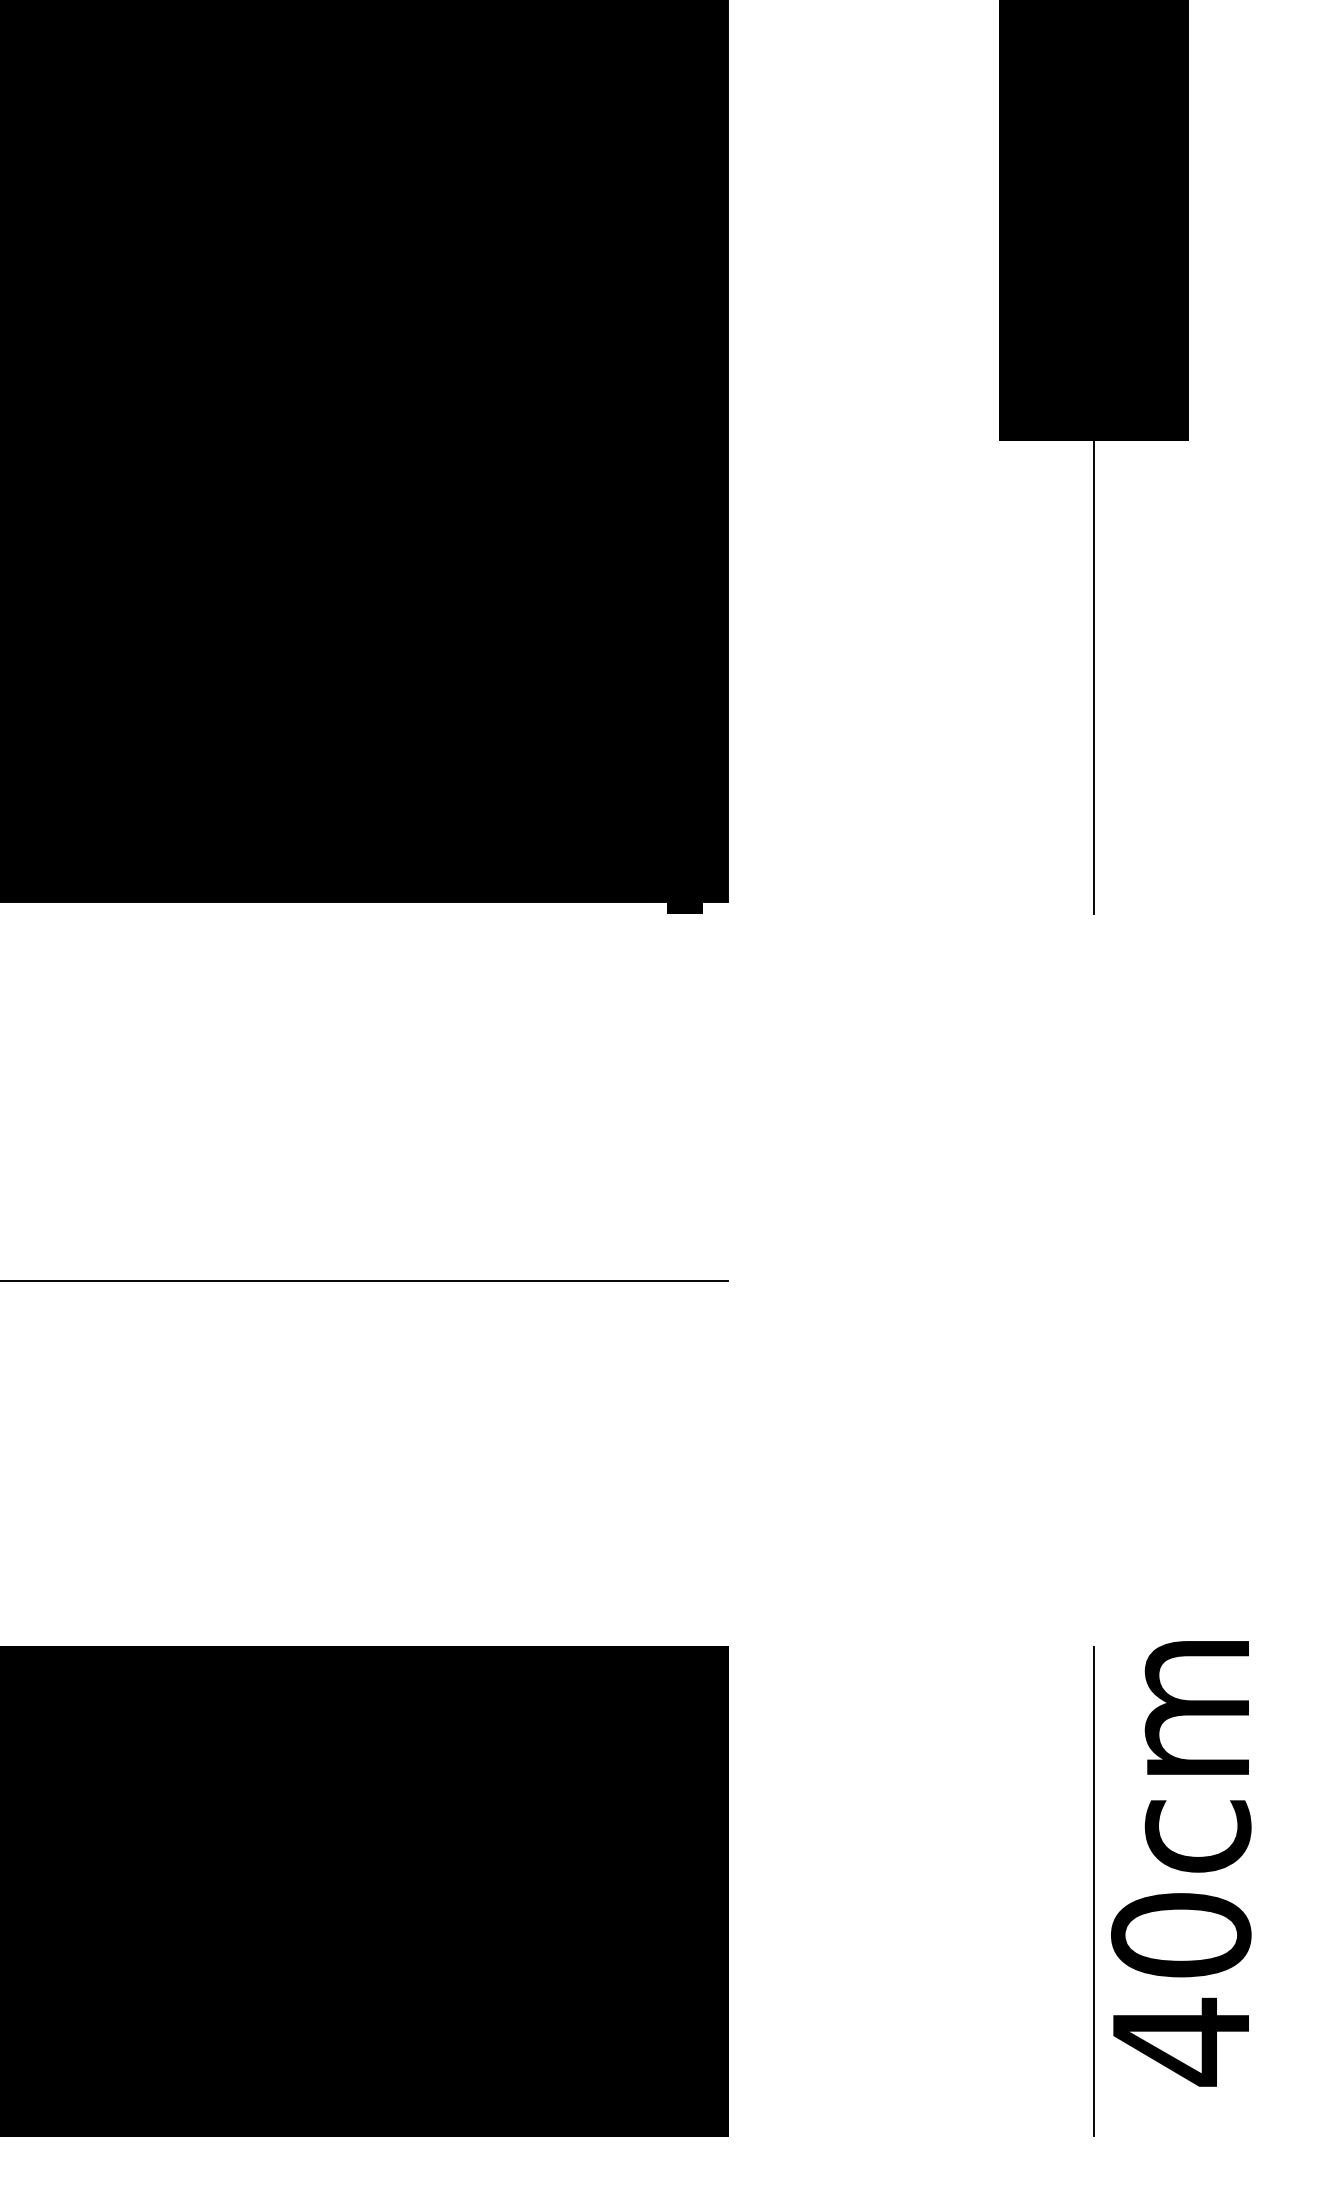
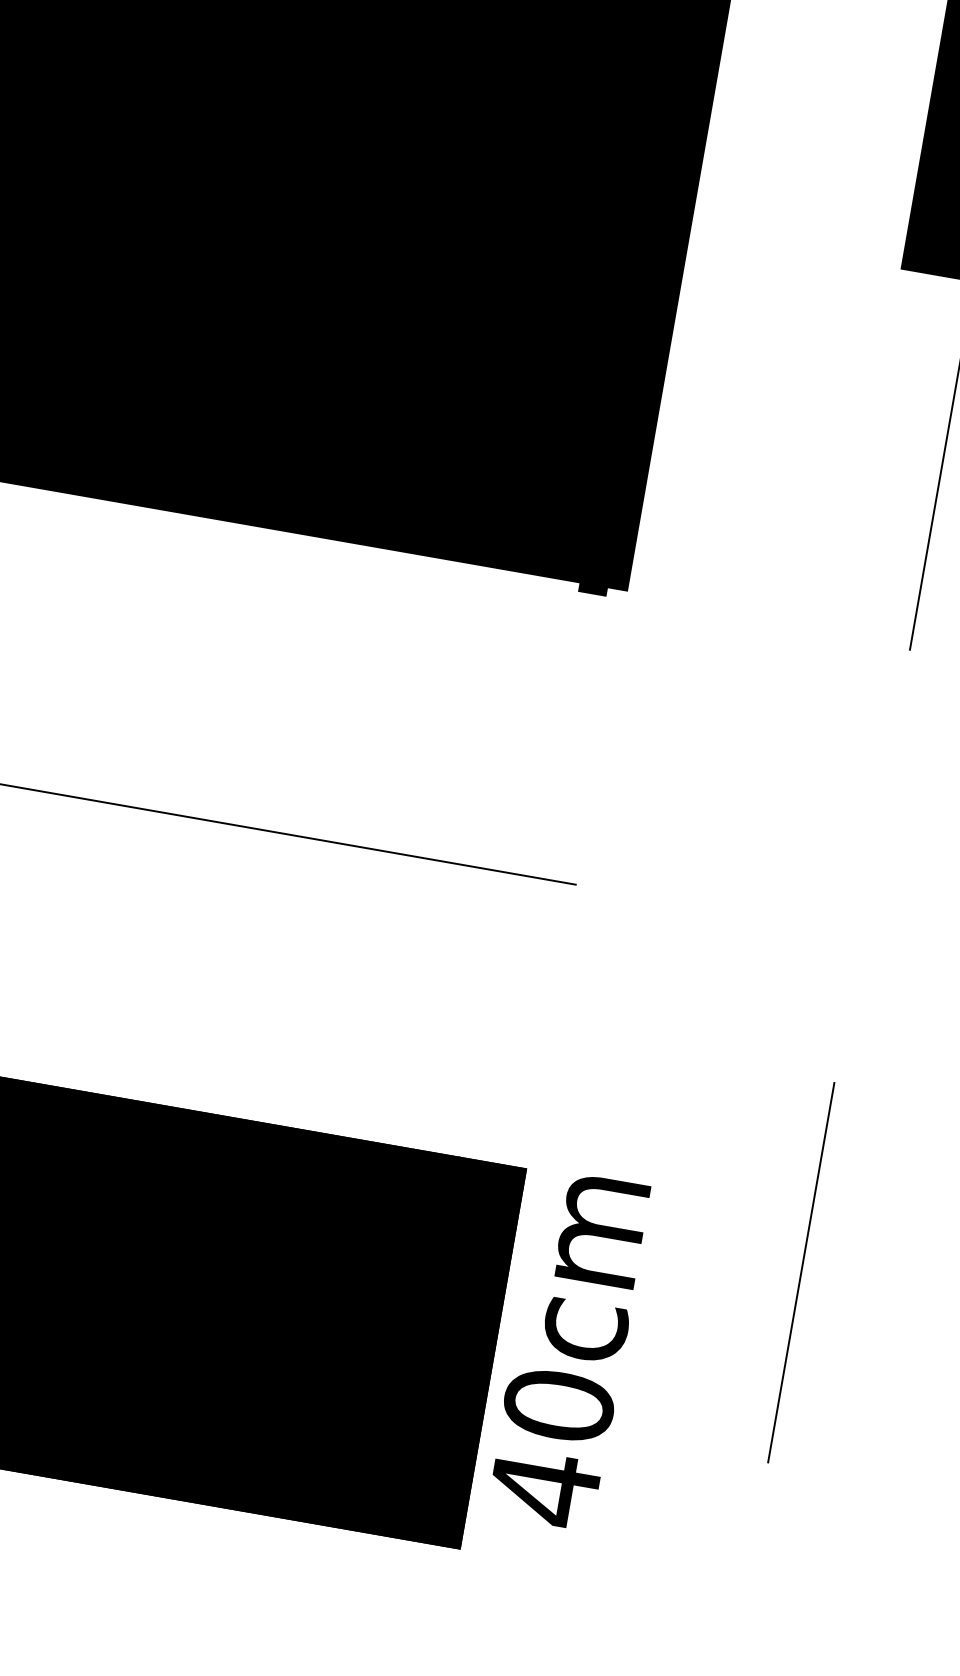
text: (1181, 1863) -> (568, 1349), moved
line: (1093, 1891) -> (800, 1272), moved

